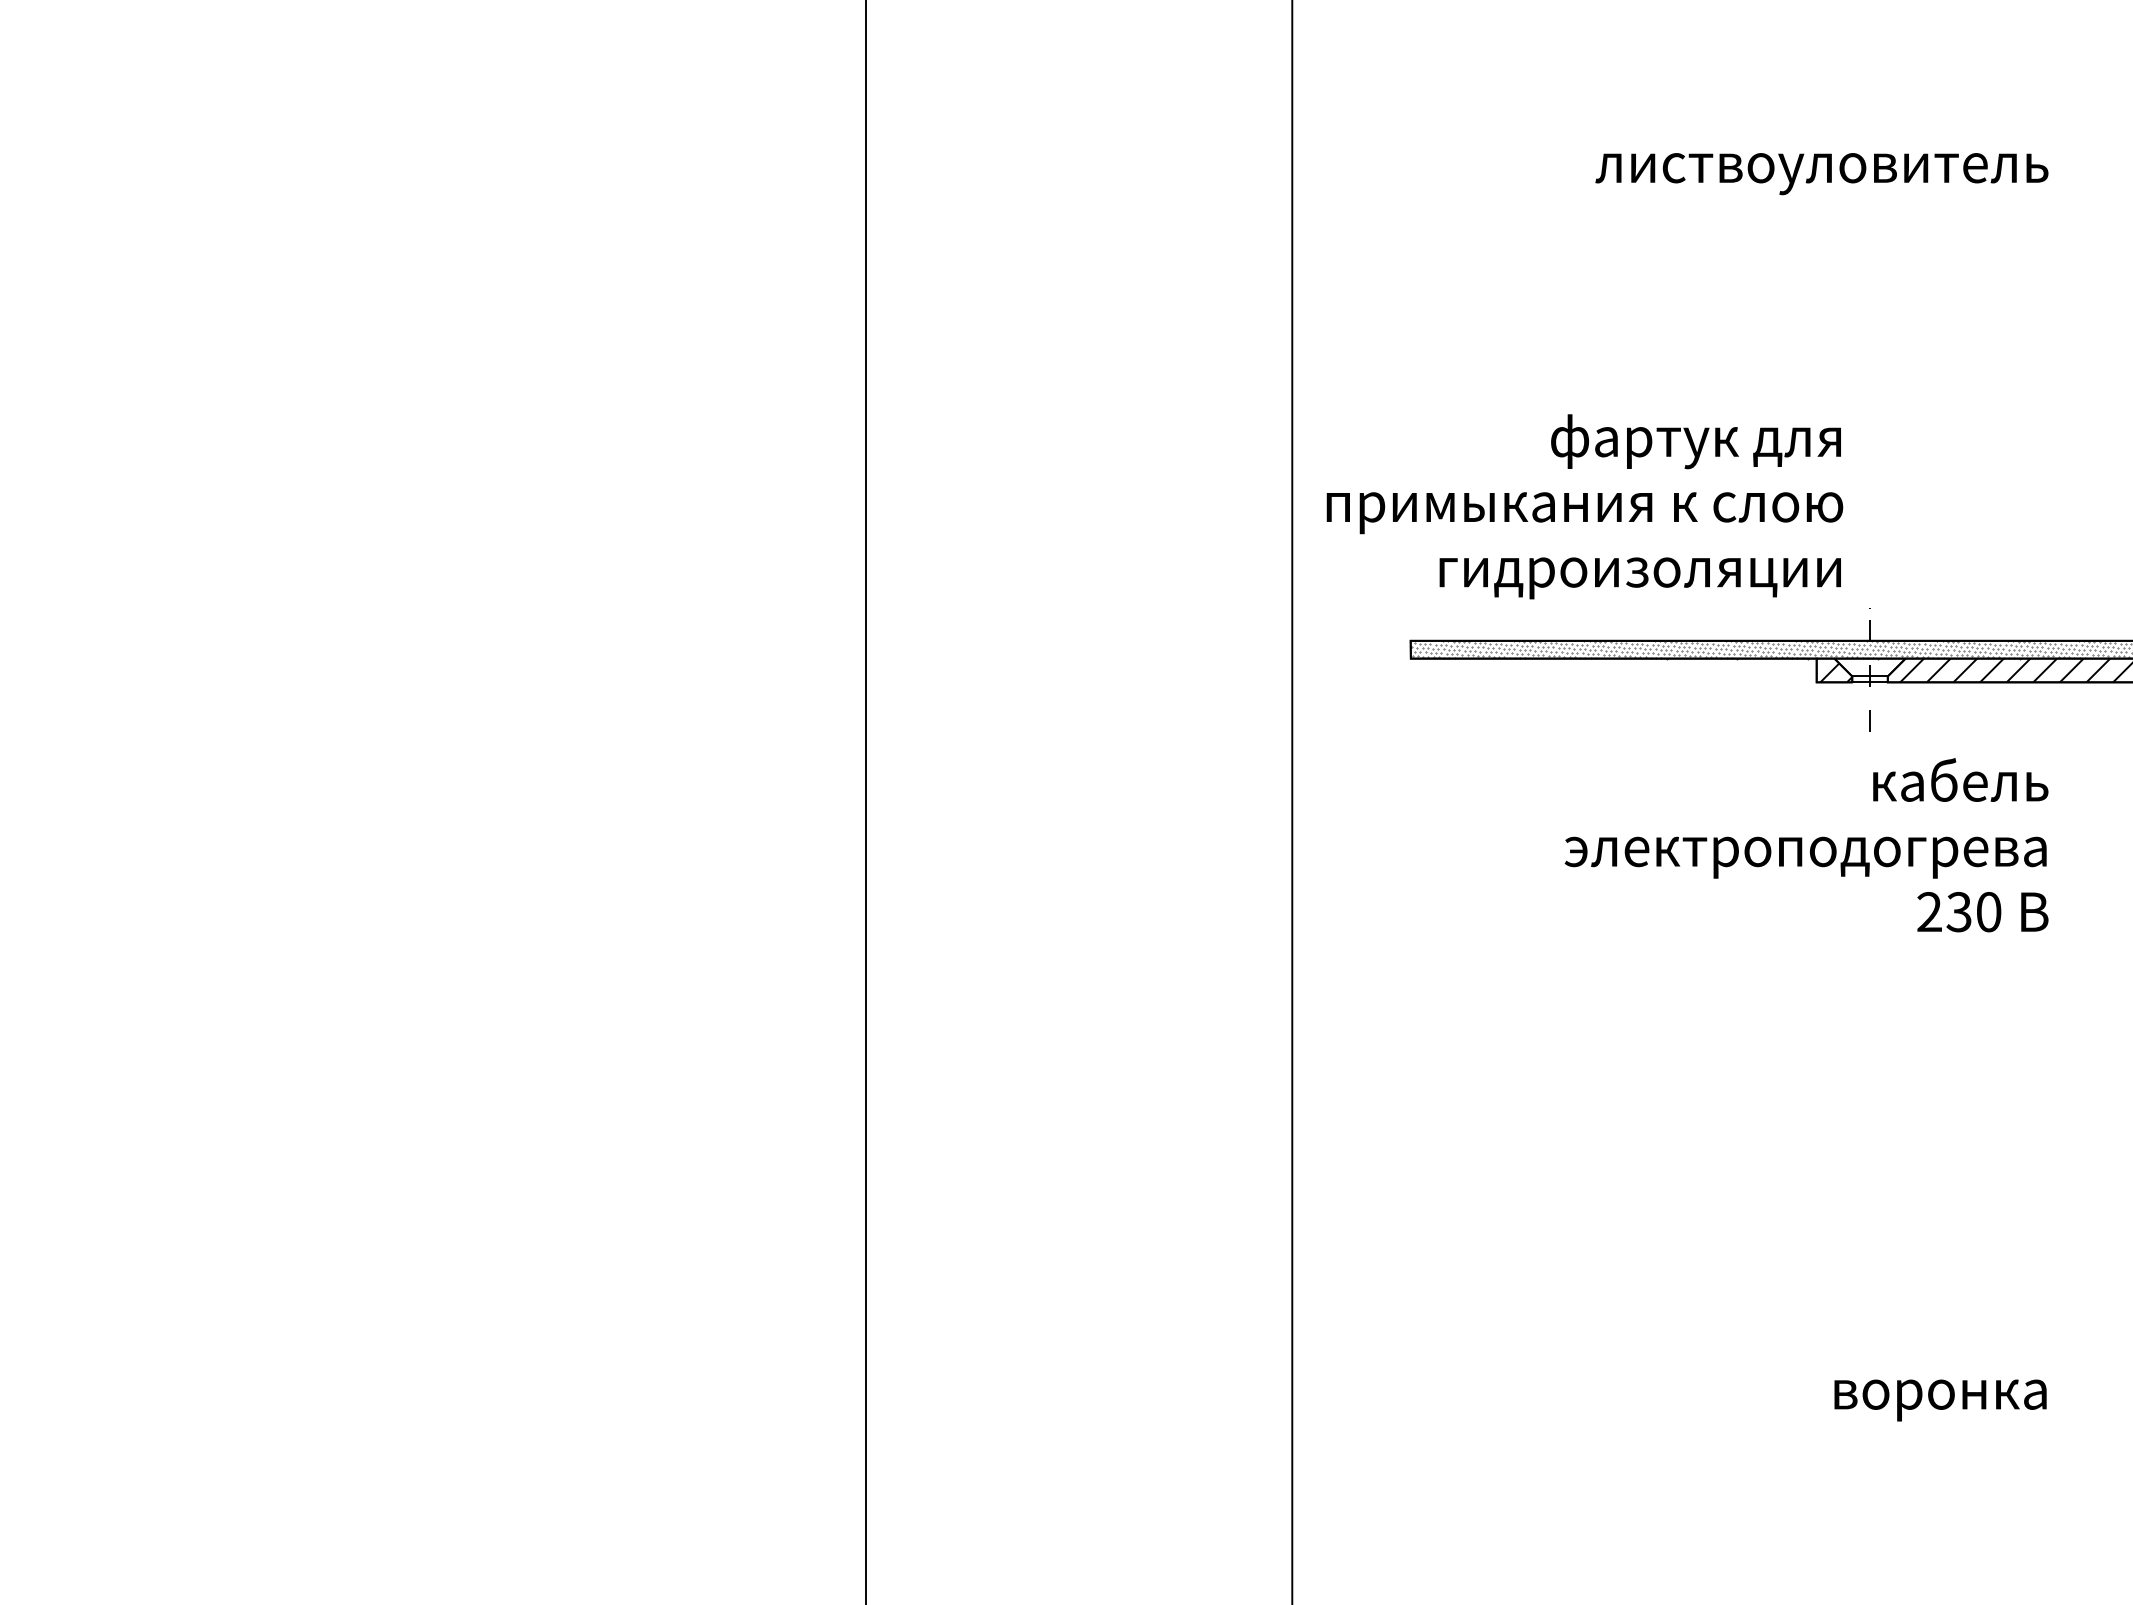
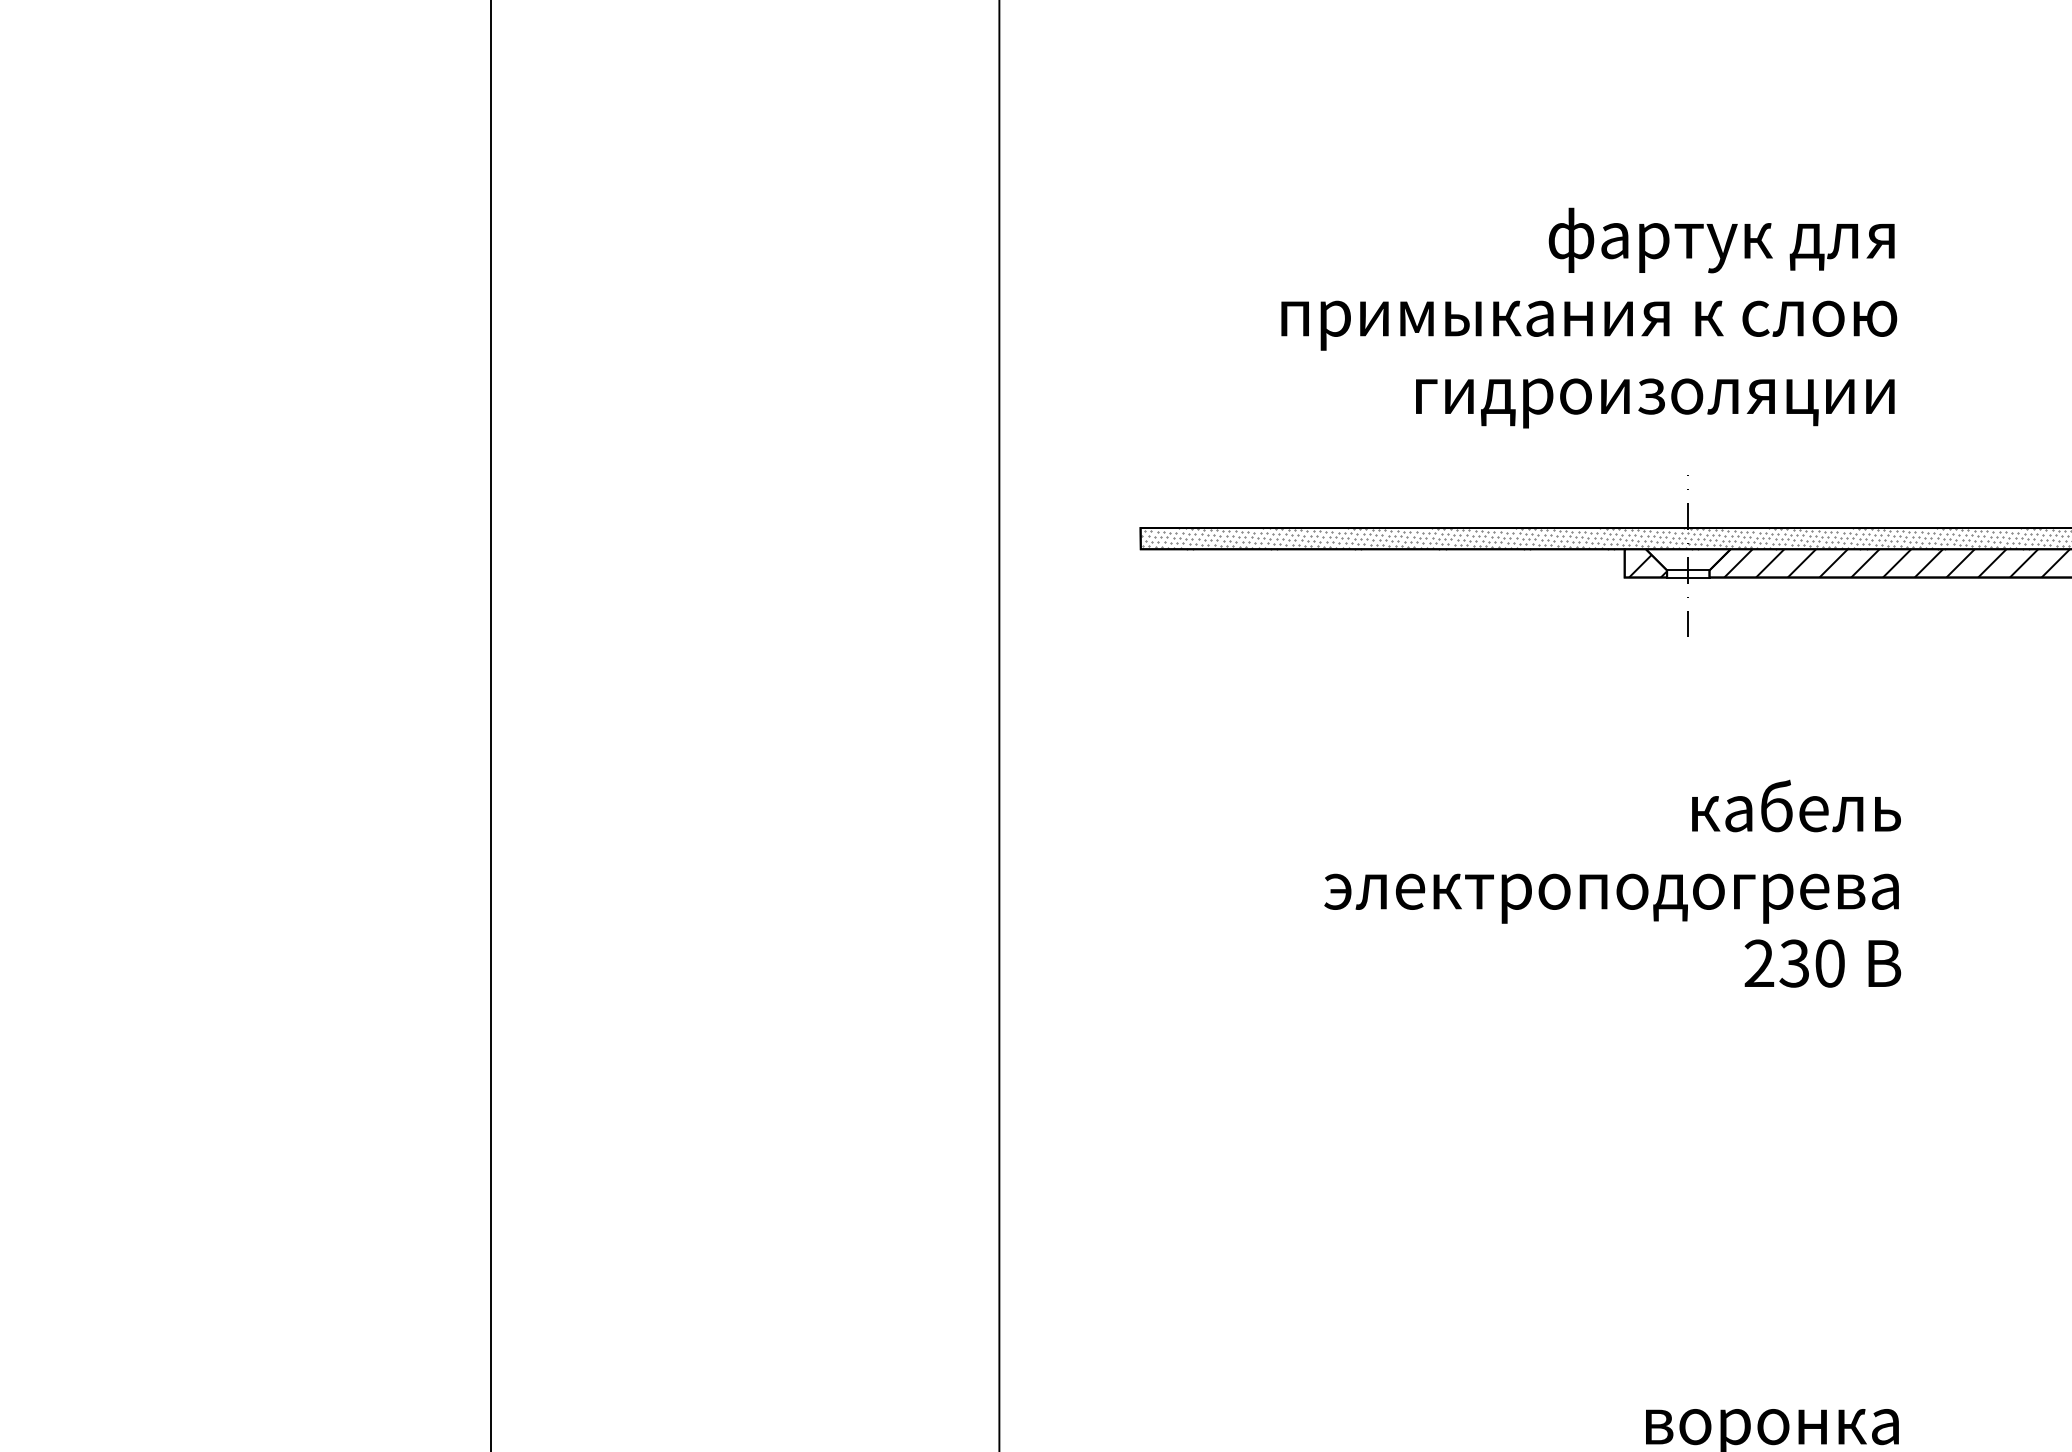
text: (1584, 506) -> (1588, 317), moved
text: (1806, 845) -> (1612, 884), moved

